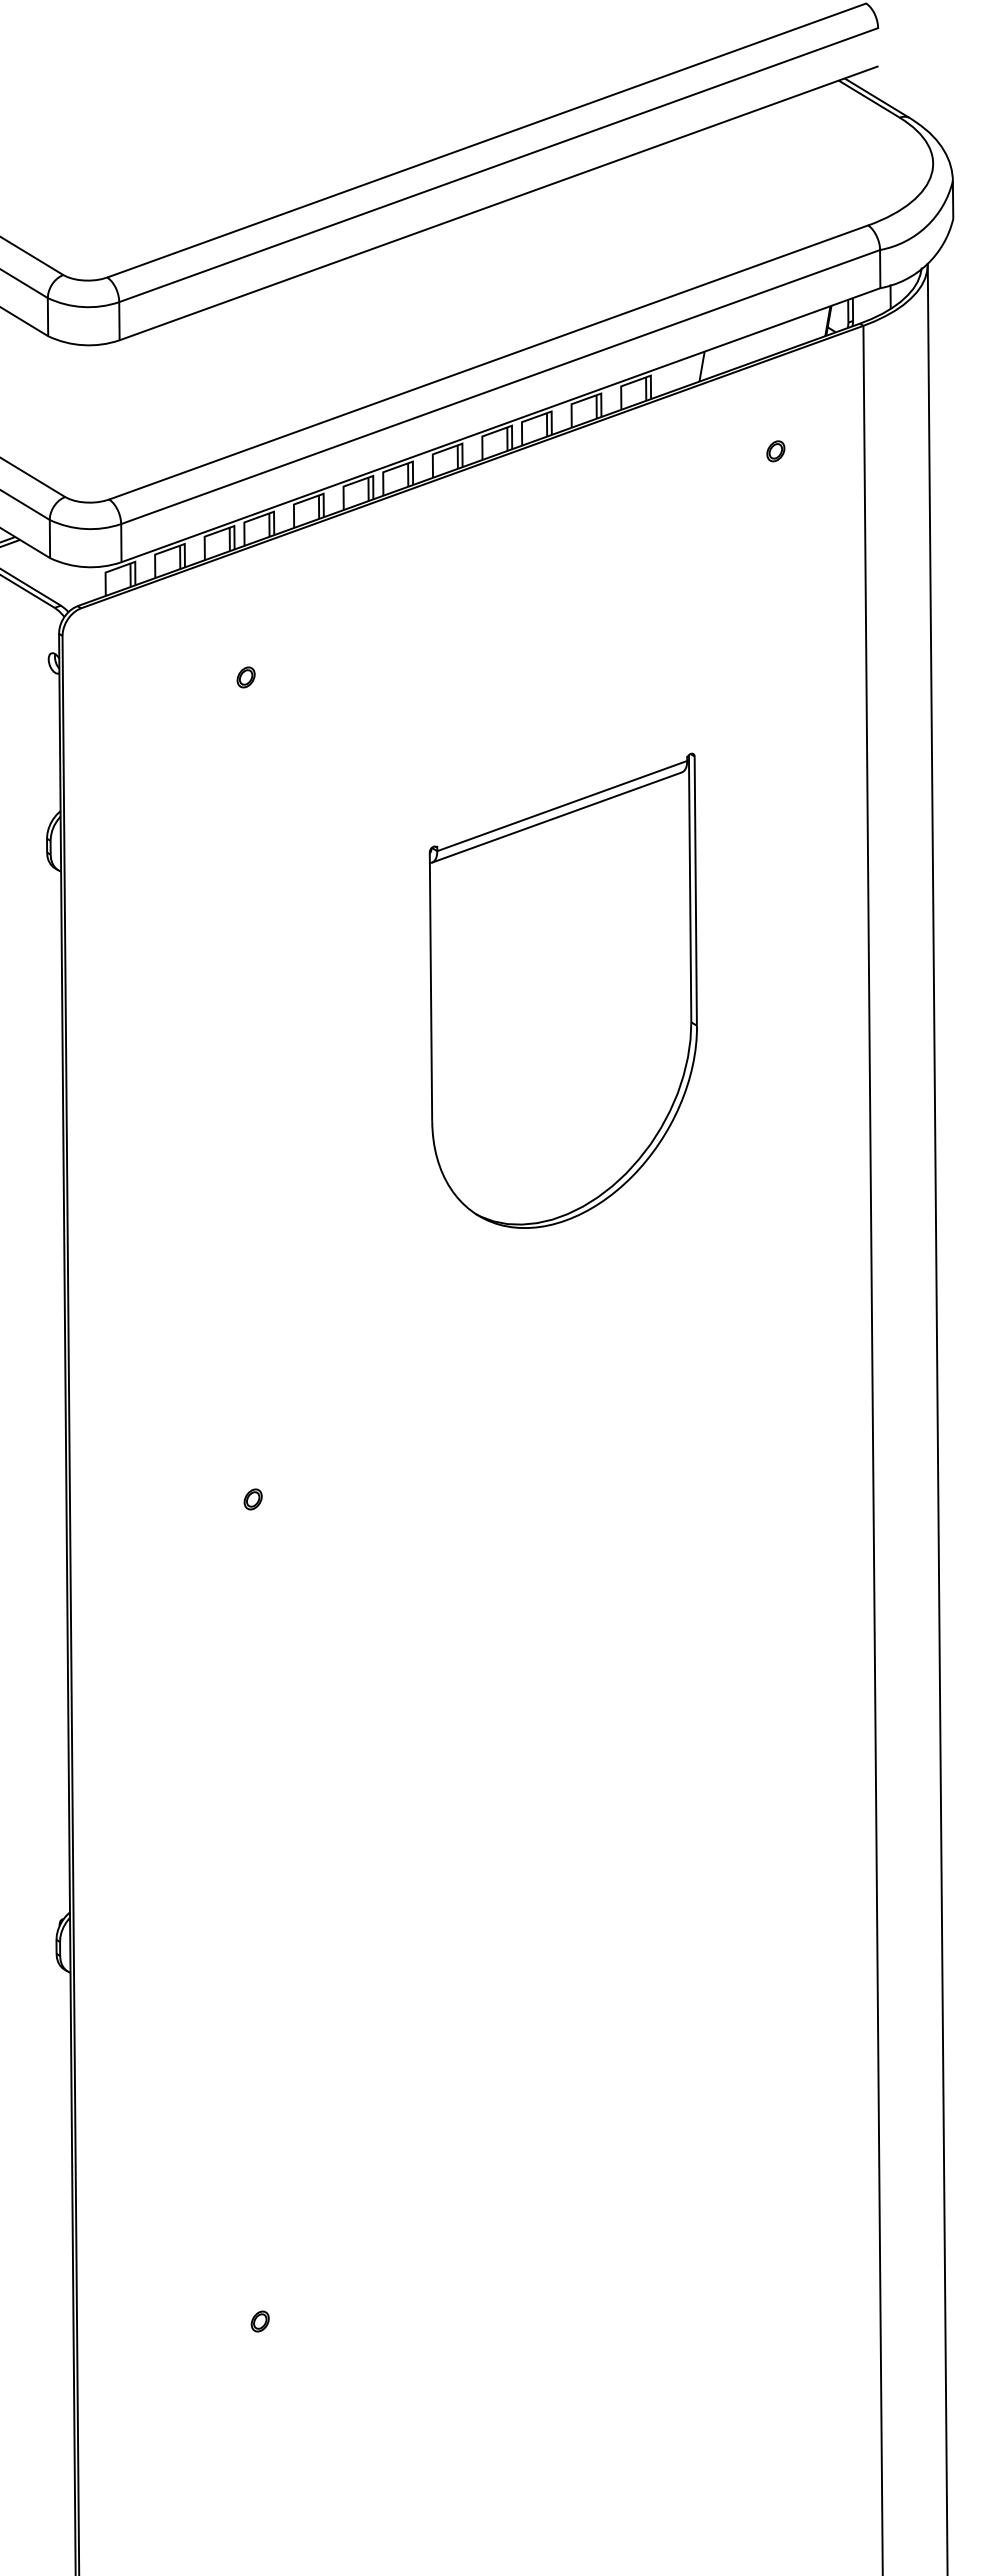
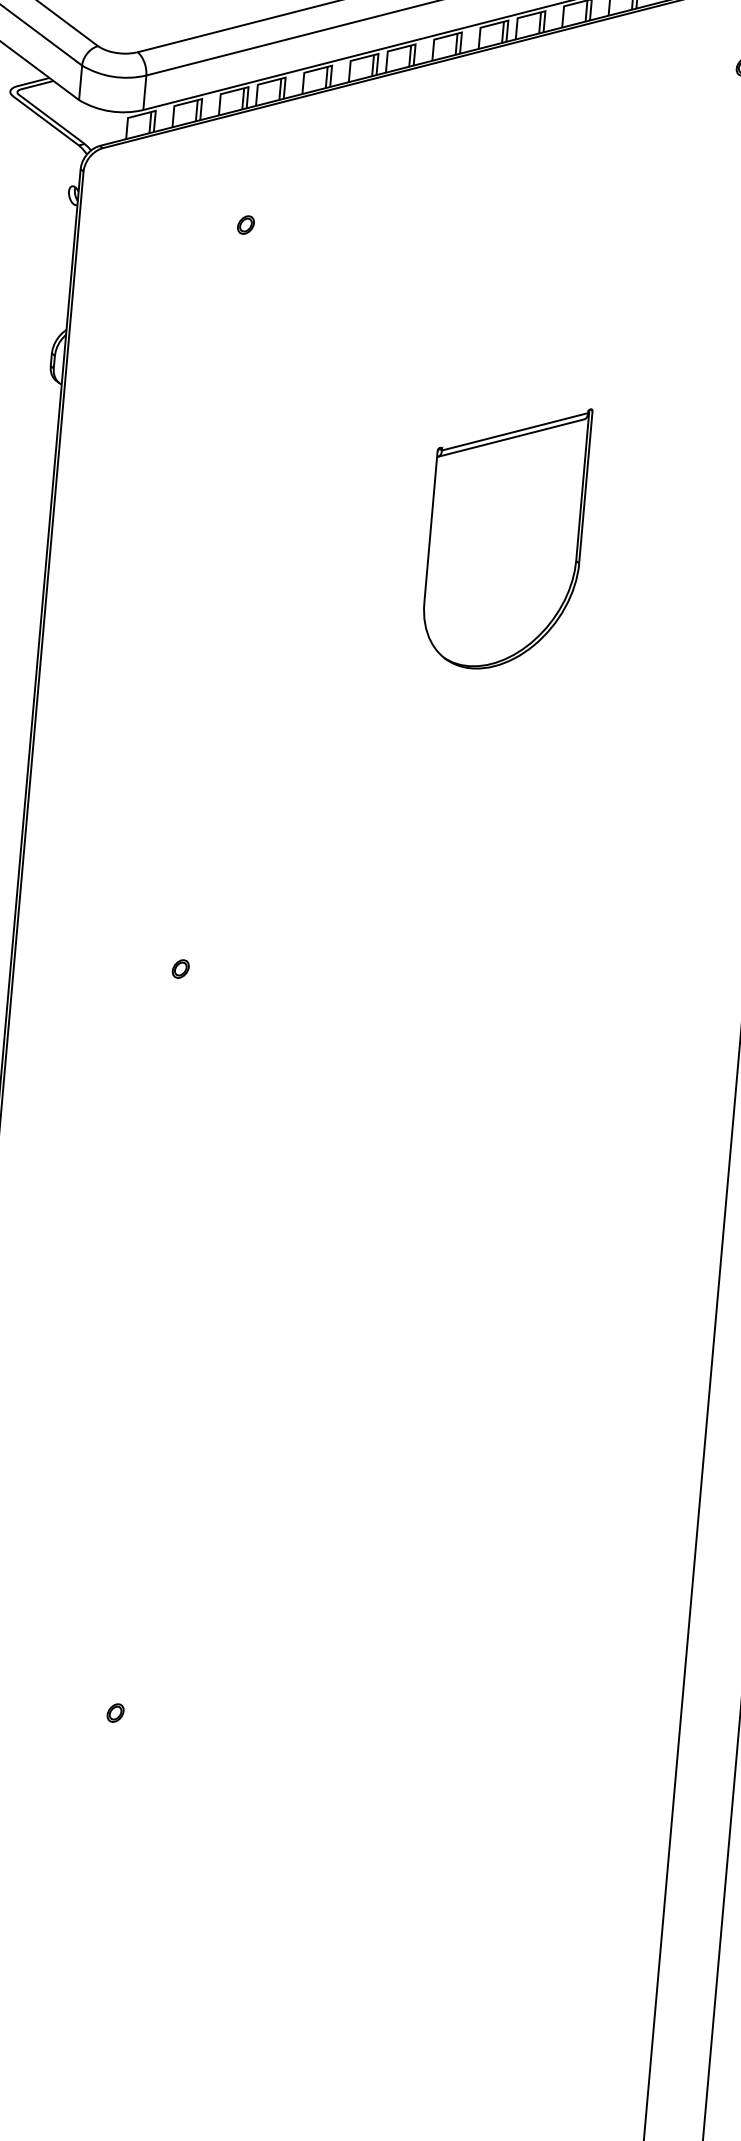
part: (563, 991) -> (505, 536), size x0.62

